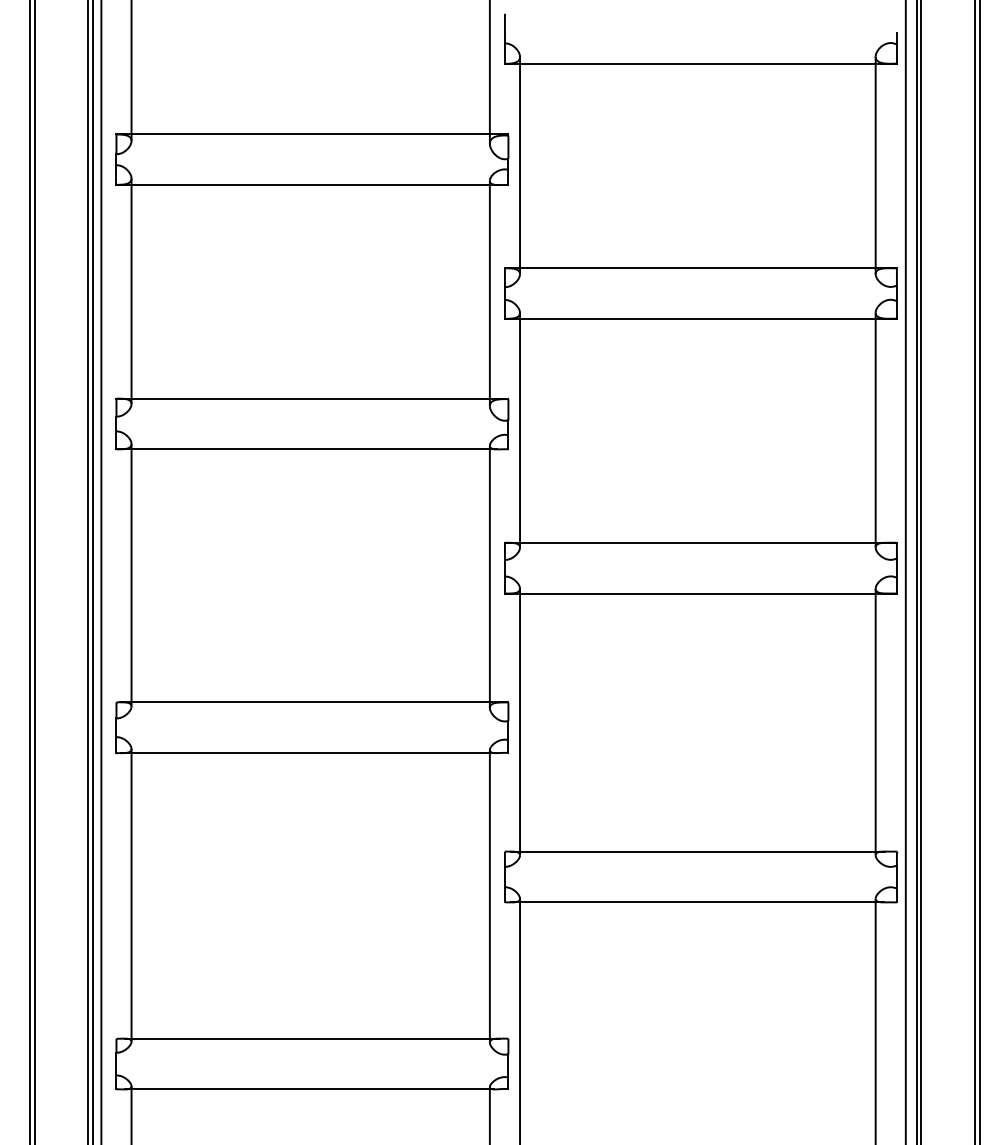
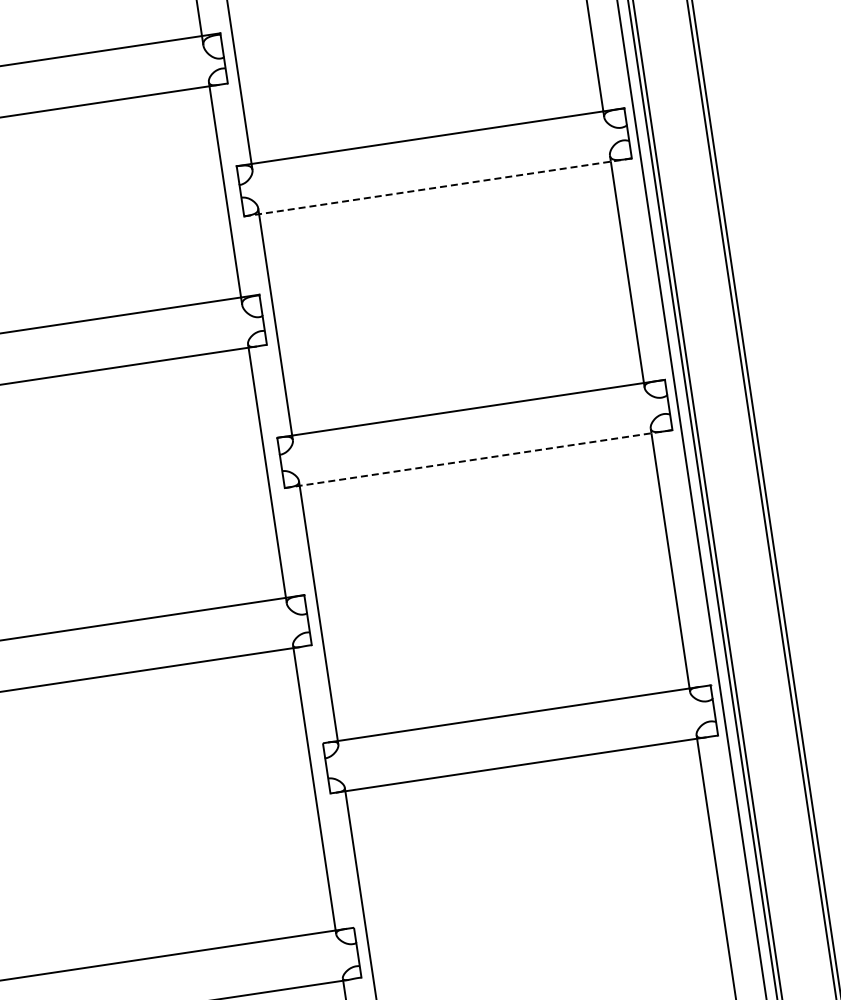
line: (700, 318) -> (437, 187), solid -> dashed
line: (700, 593) -> (478, 459), solid -> dashed

